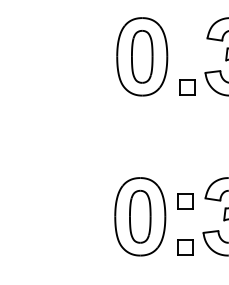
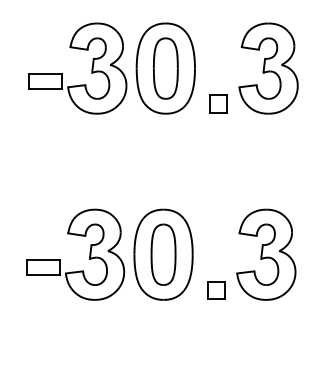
part: (78, 56) -> (91, 68), added
part: (185, 201) -> (216, 237), removed
part: (76, 216) -> (89, 254), added

